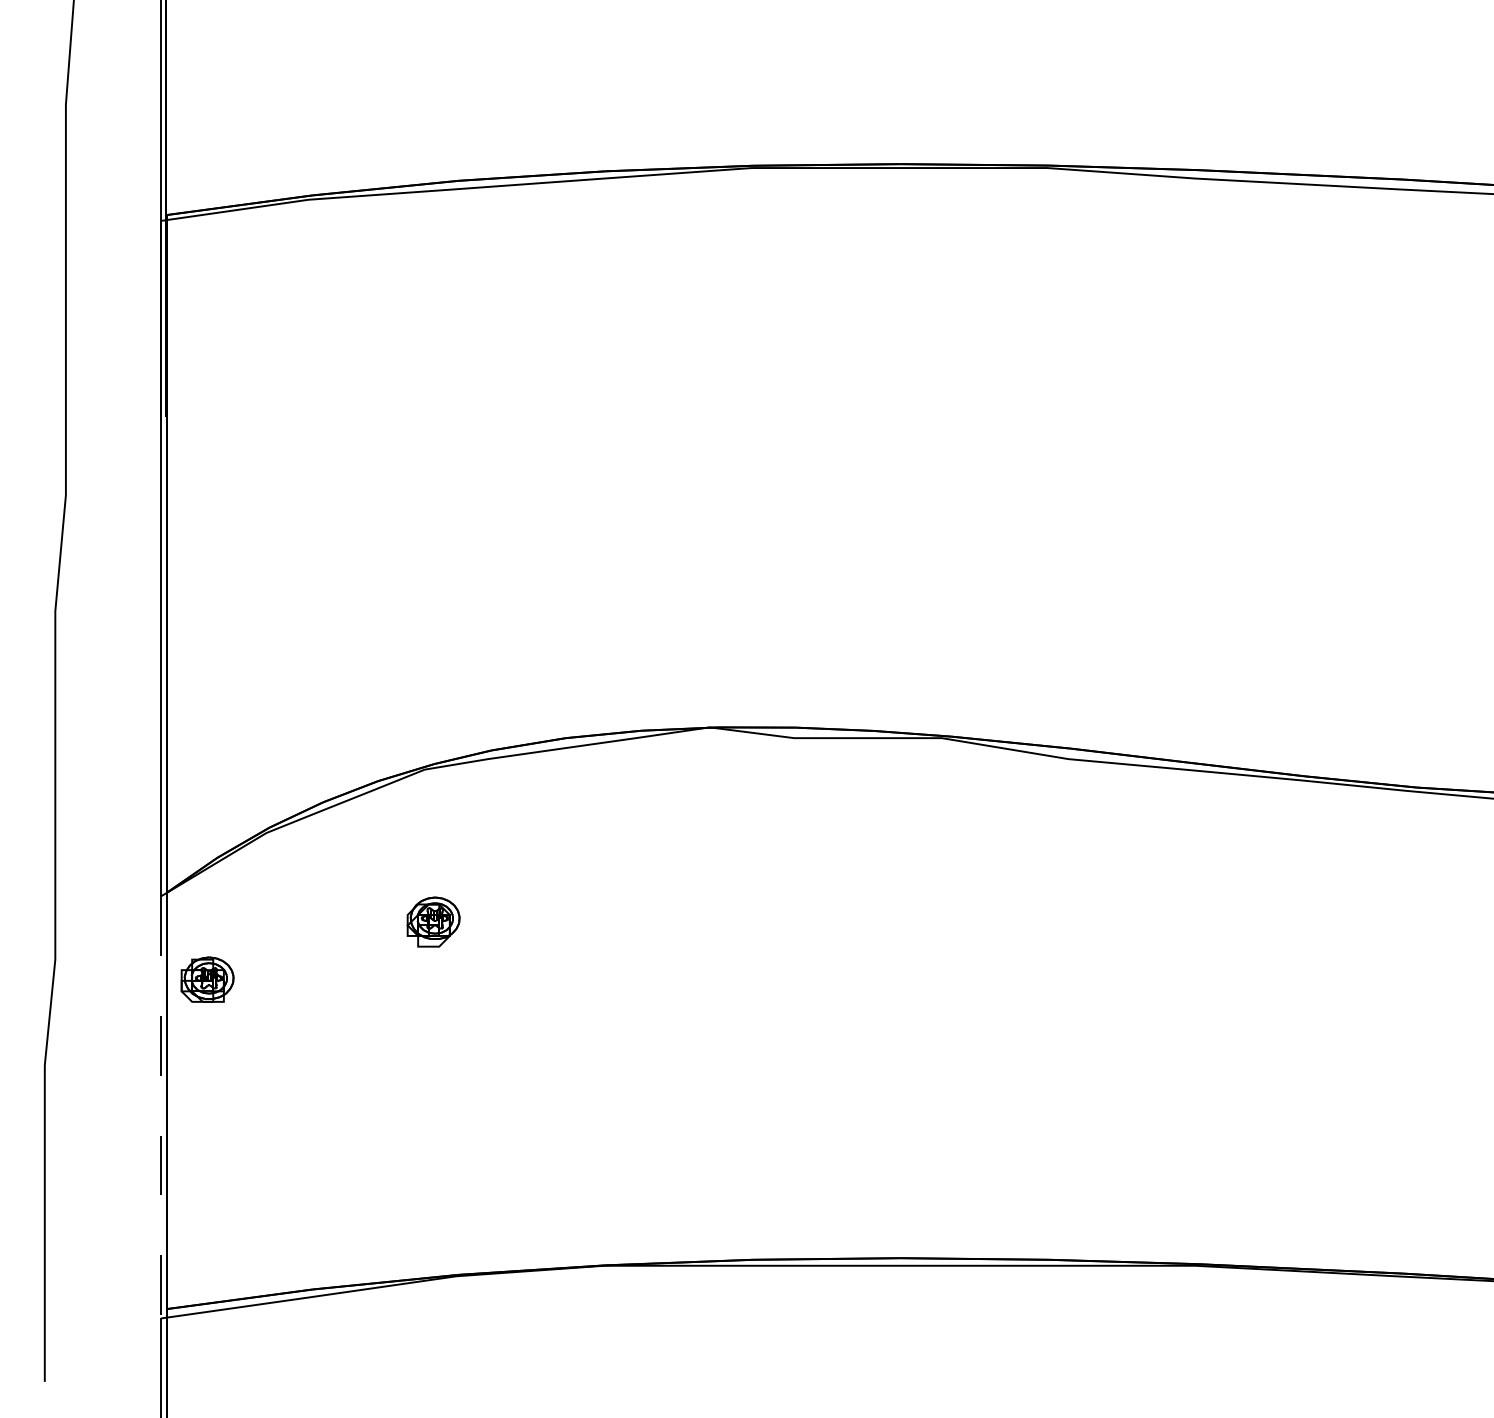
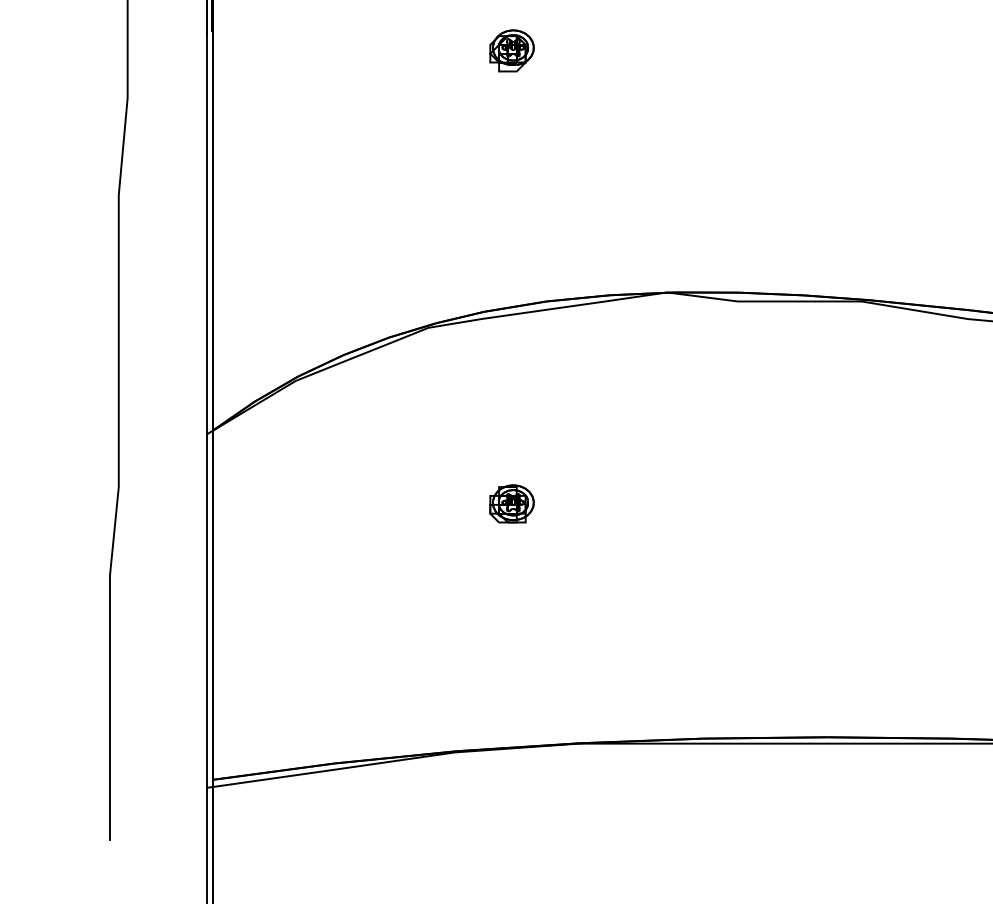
part: (433, 921) -> (511, 50), moved
part: (207, 979) -> (511, 503), moved
line: (160, 1107) -> (206, 611), dashed -> solid

